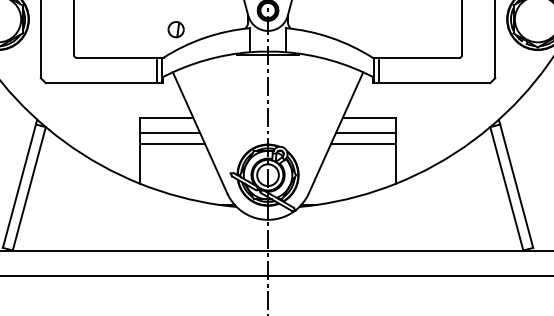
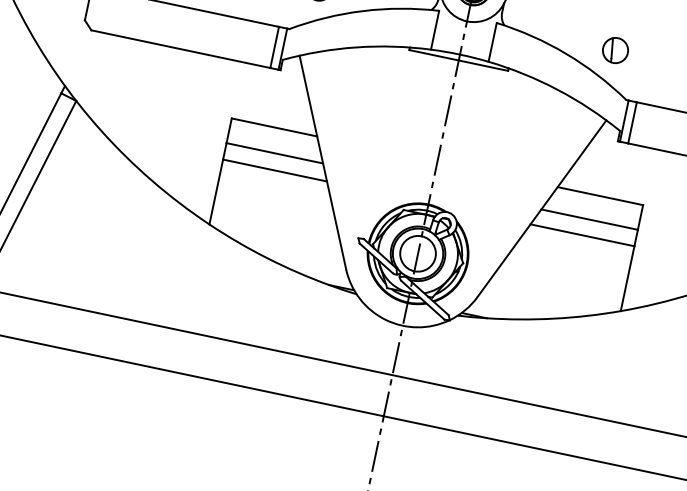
part: (359, 29) -> (614, 50), added

